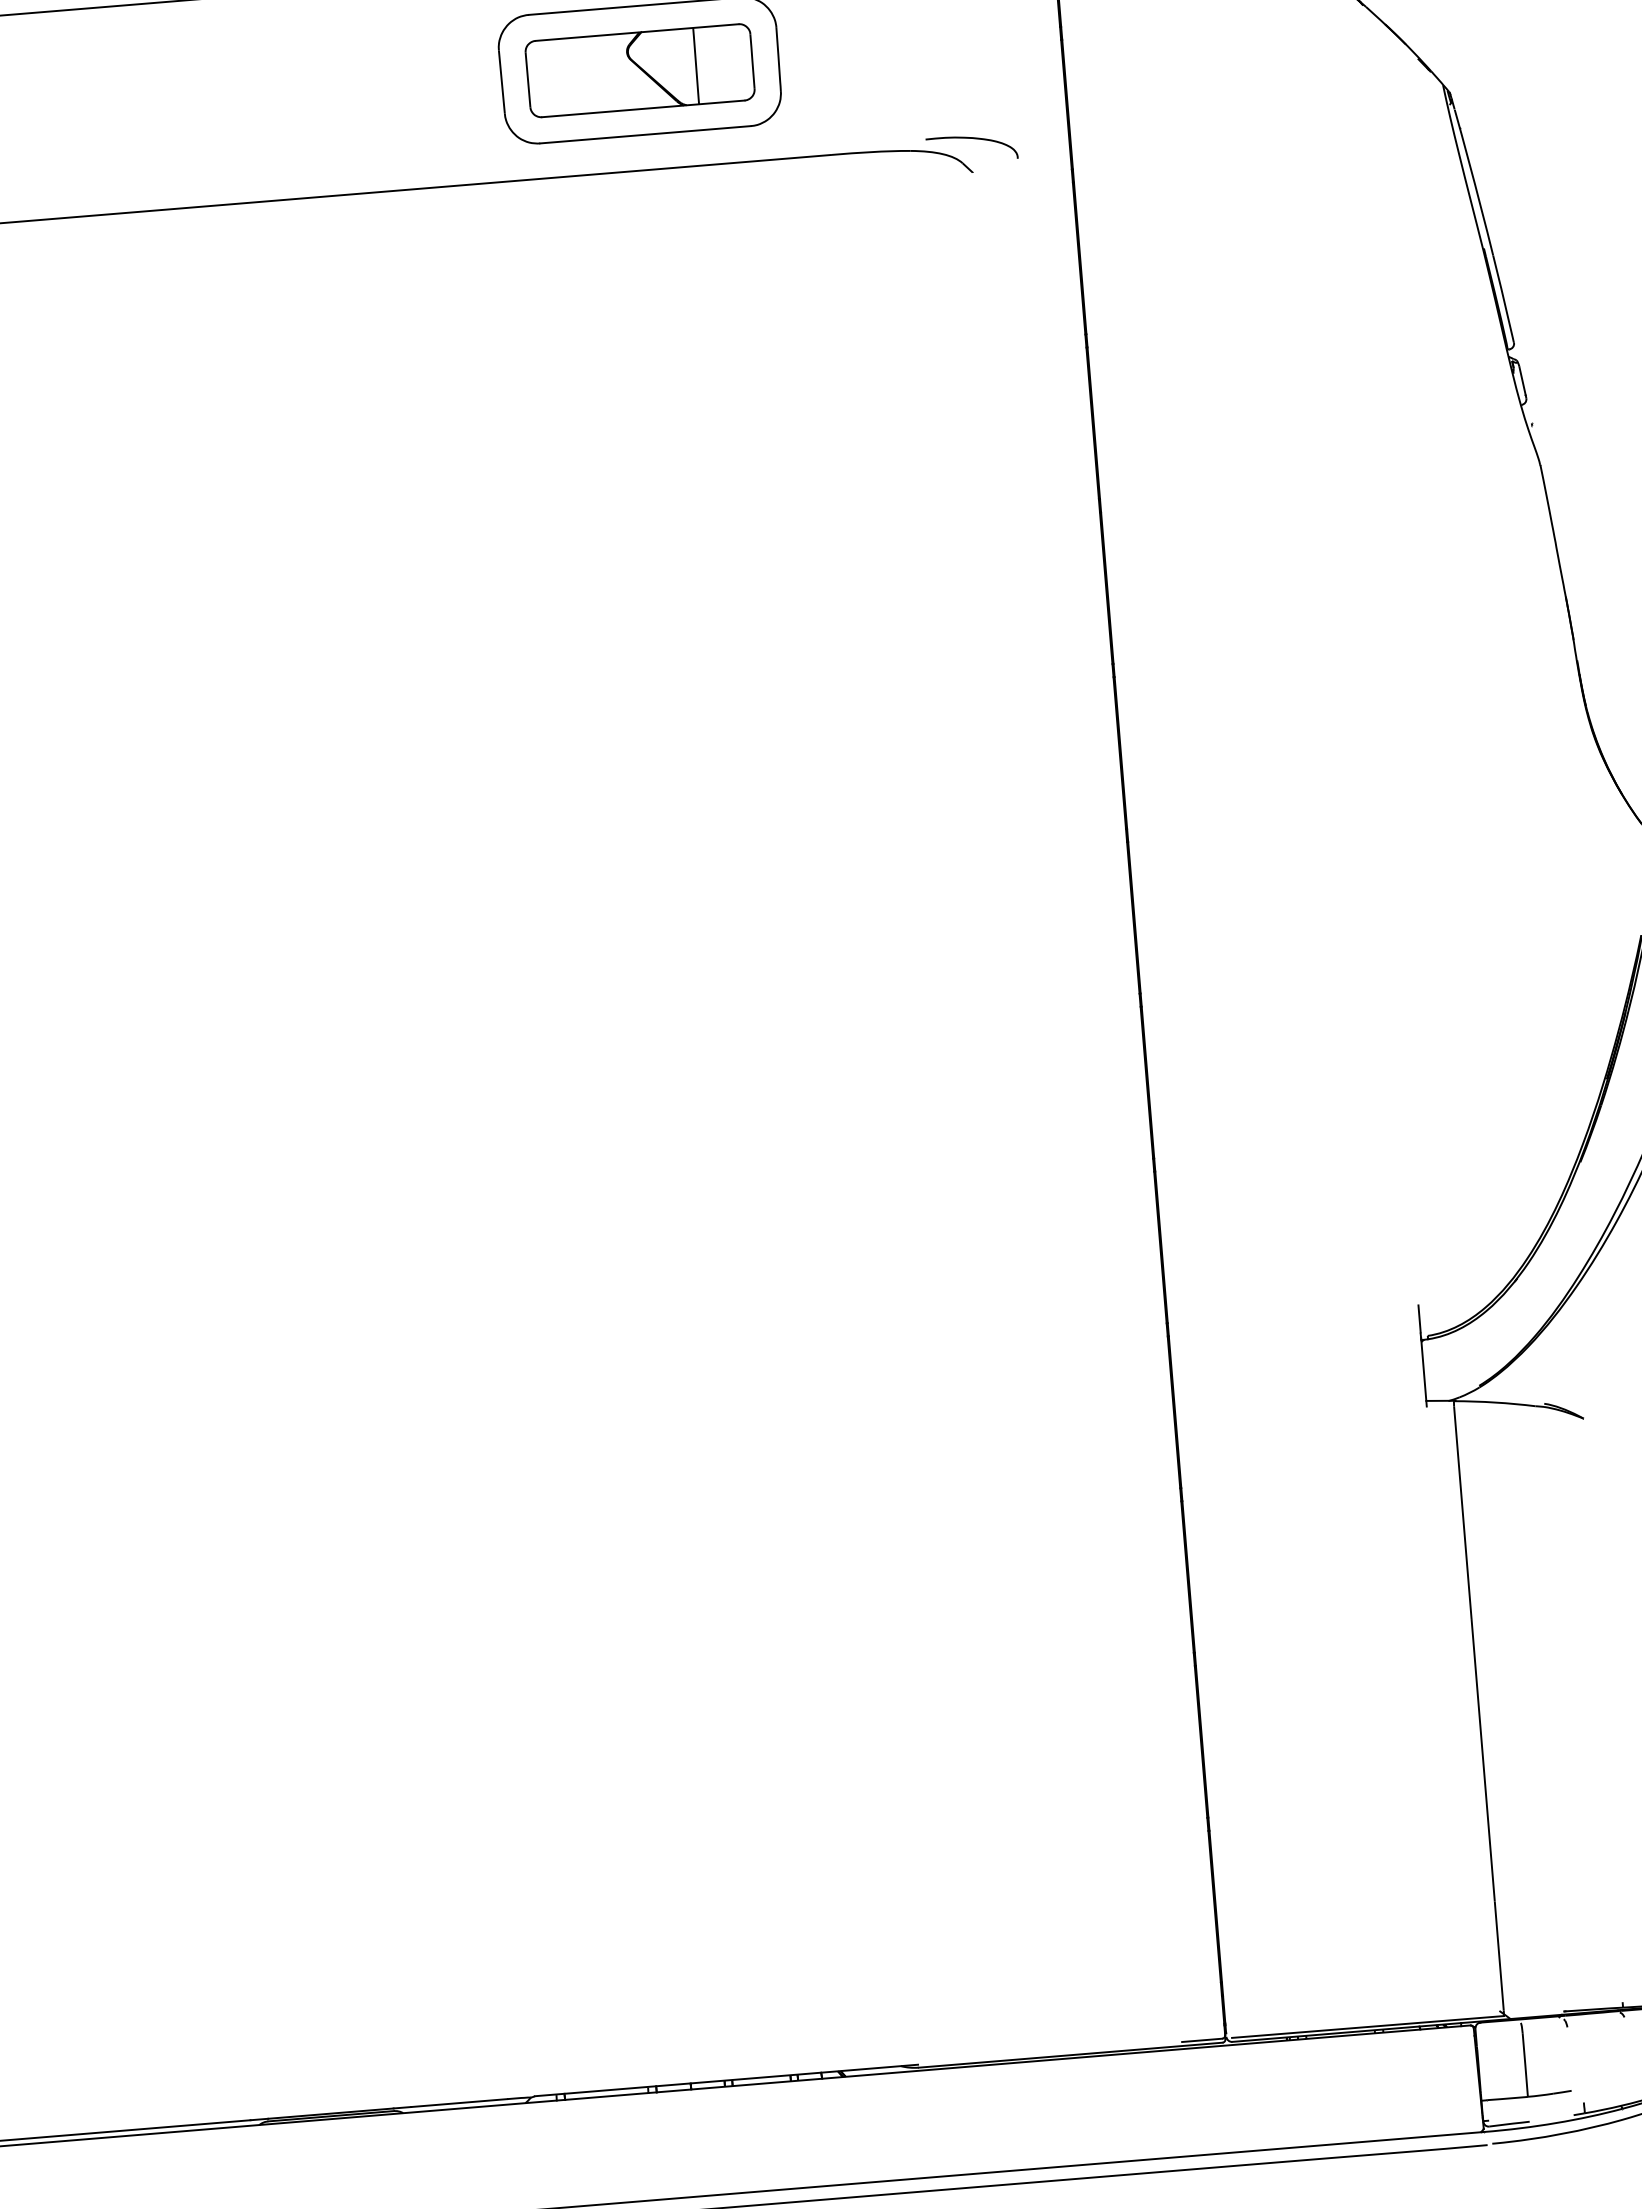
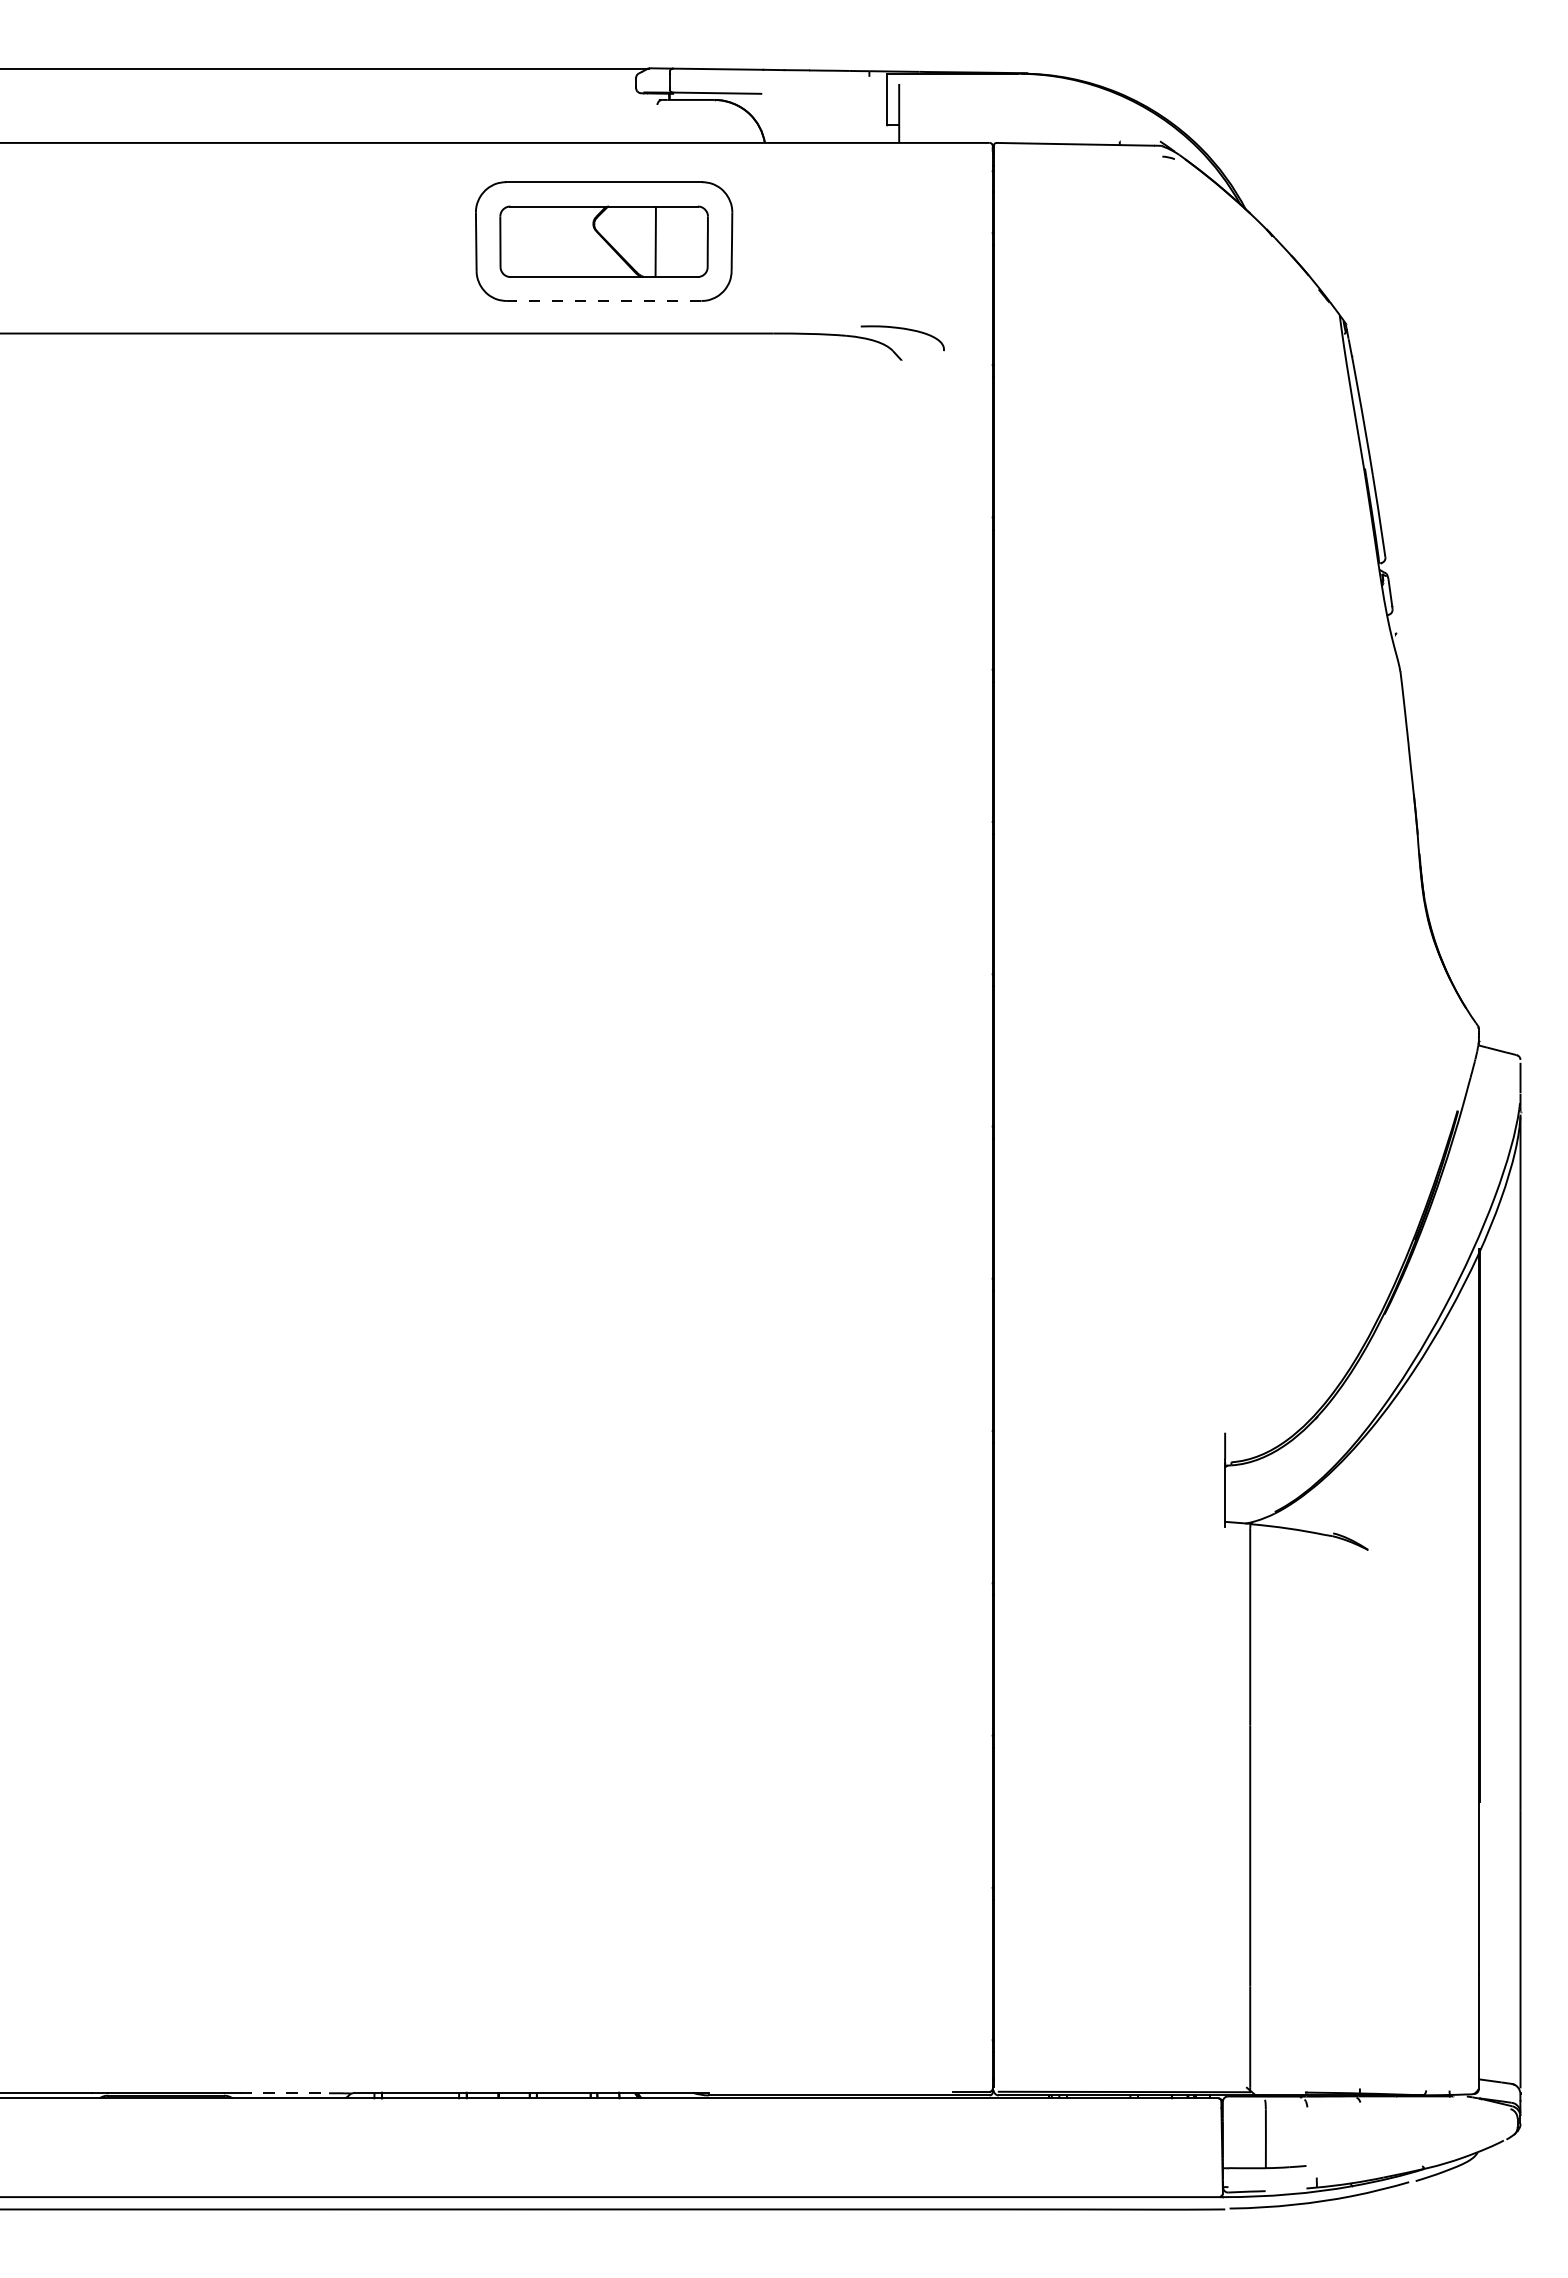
line: (644, 134) -> (603, 300), solid -> dashed
line: (460, 2103) -> (285, 2093), solid -> dashed

